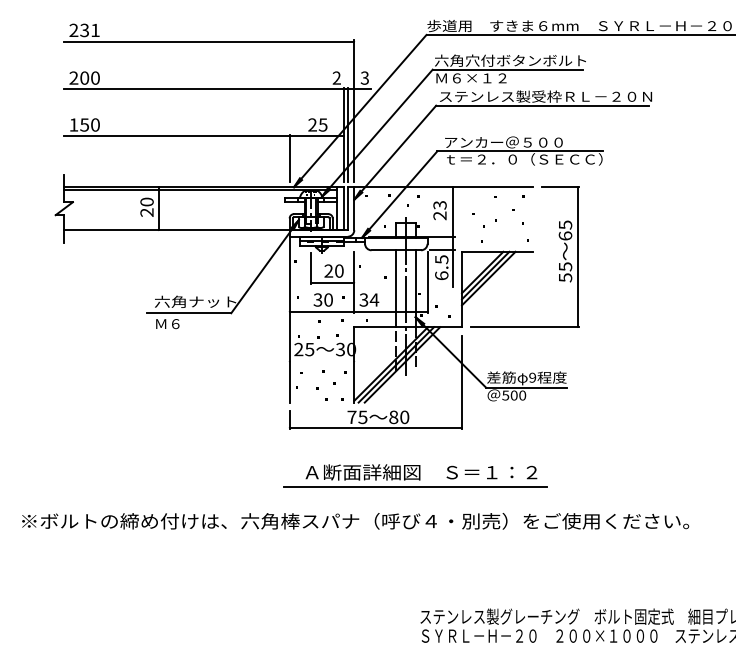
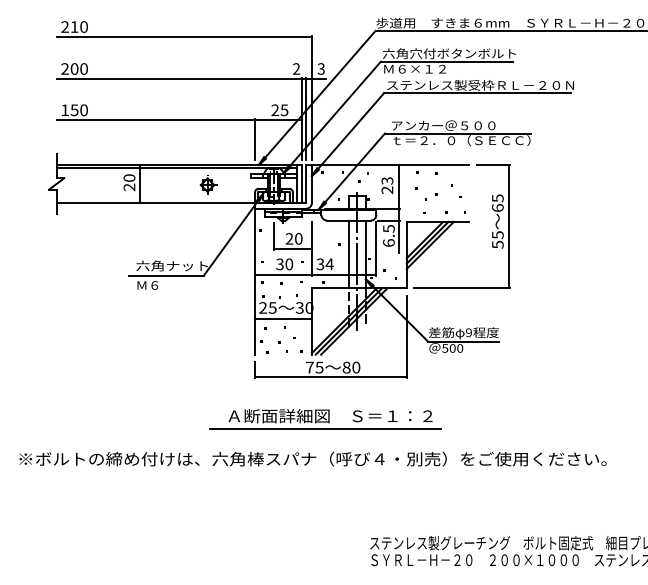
text: (89, 30) -> (78, 27), 231 -> 210
part: (235, 209) -> (207, 184), added
line: (321, 361) -> (283, 318), added
part: (415, 475) -> (325, 418), moved

